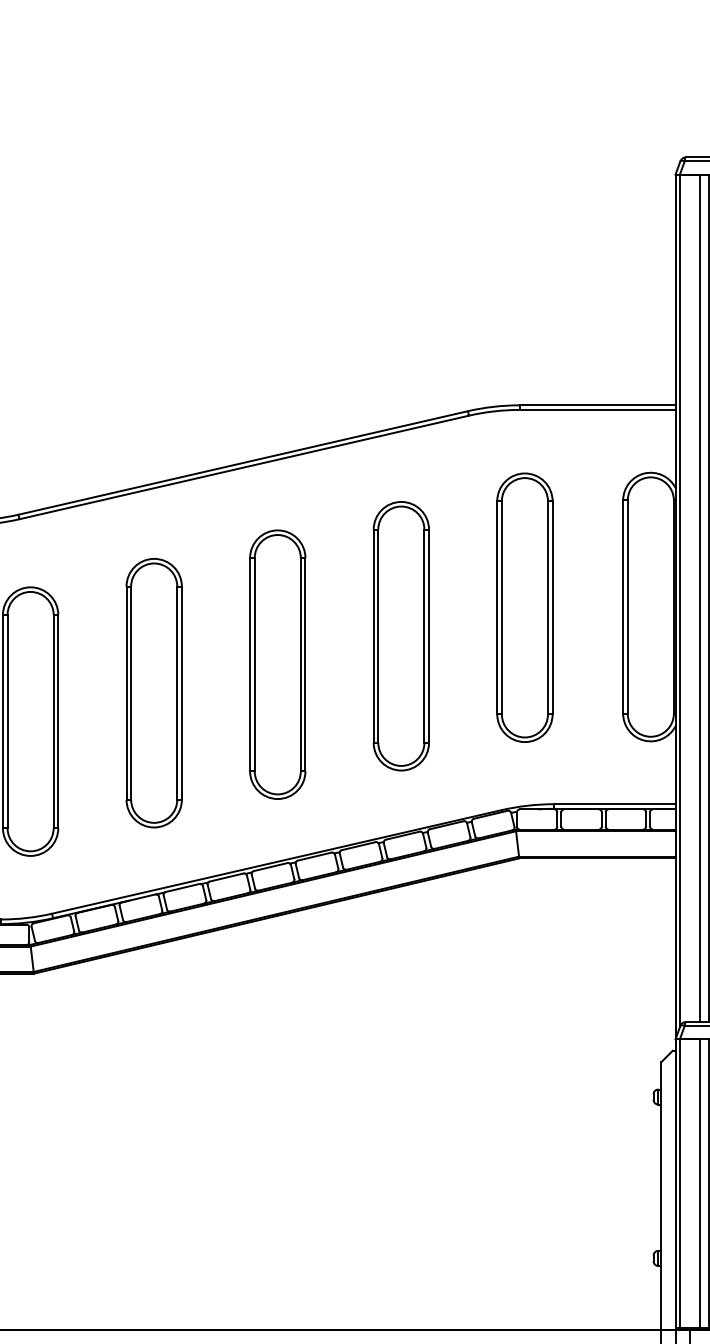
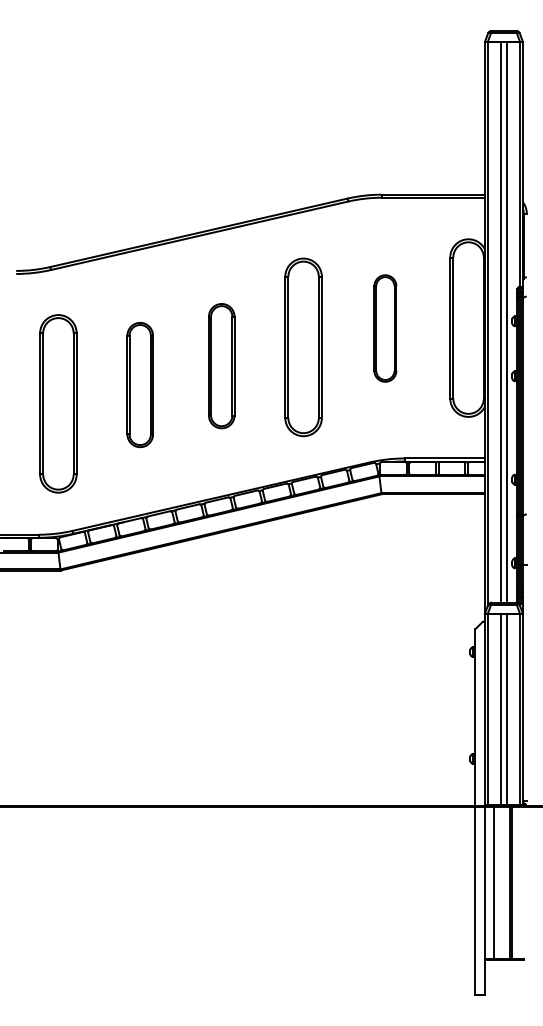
part: (525, 607) -> (385, 328), size x0.6
part: (277, 663) -> (221, 365), size x0.7
part: (154, 692) -> (140, 384), size x0.7

